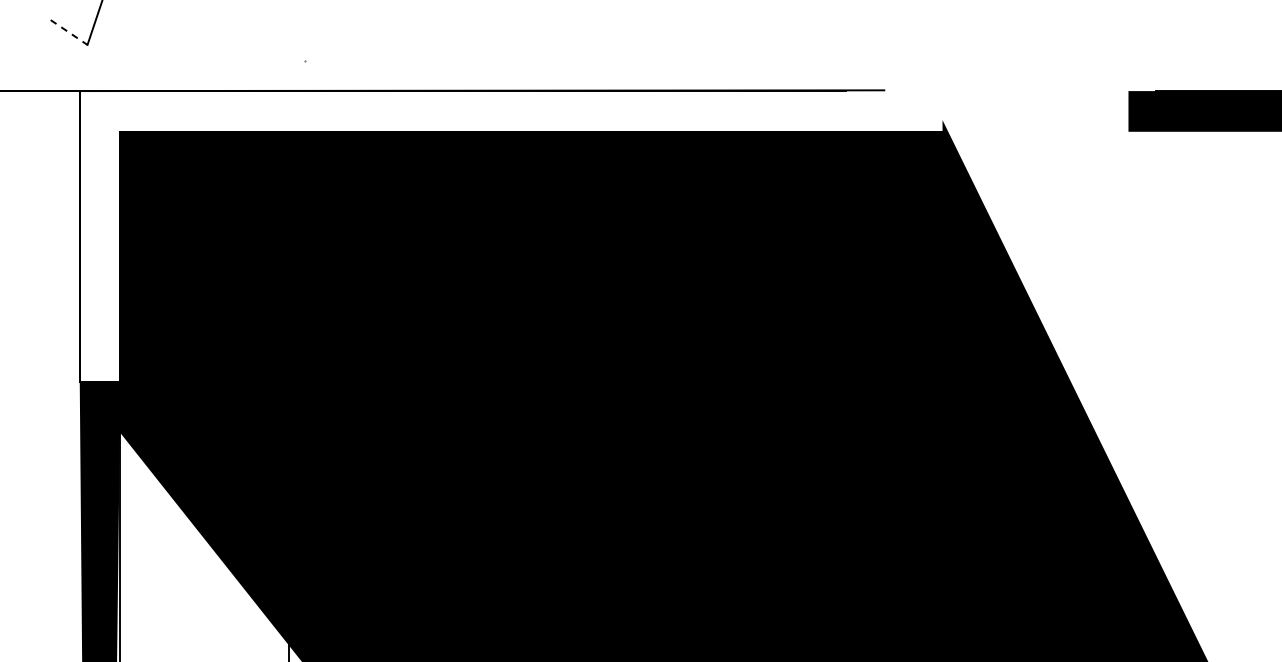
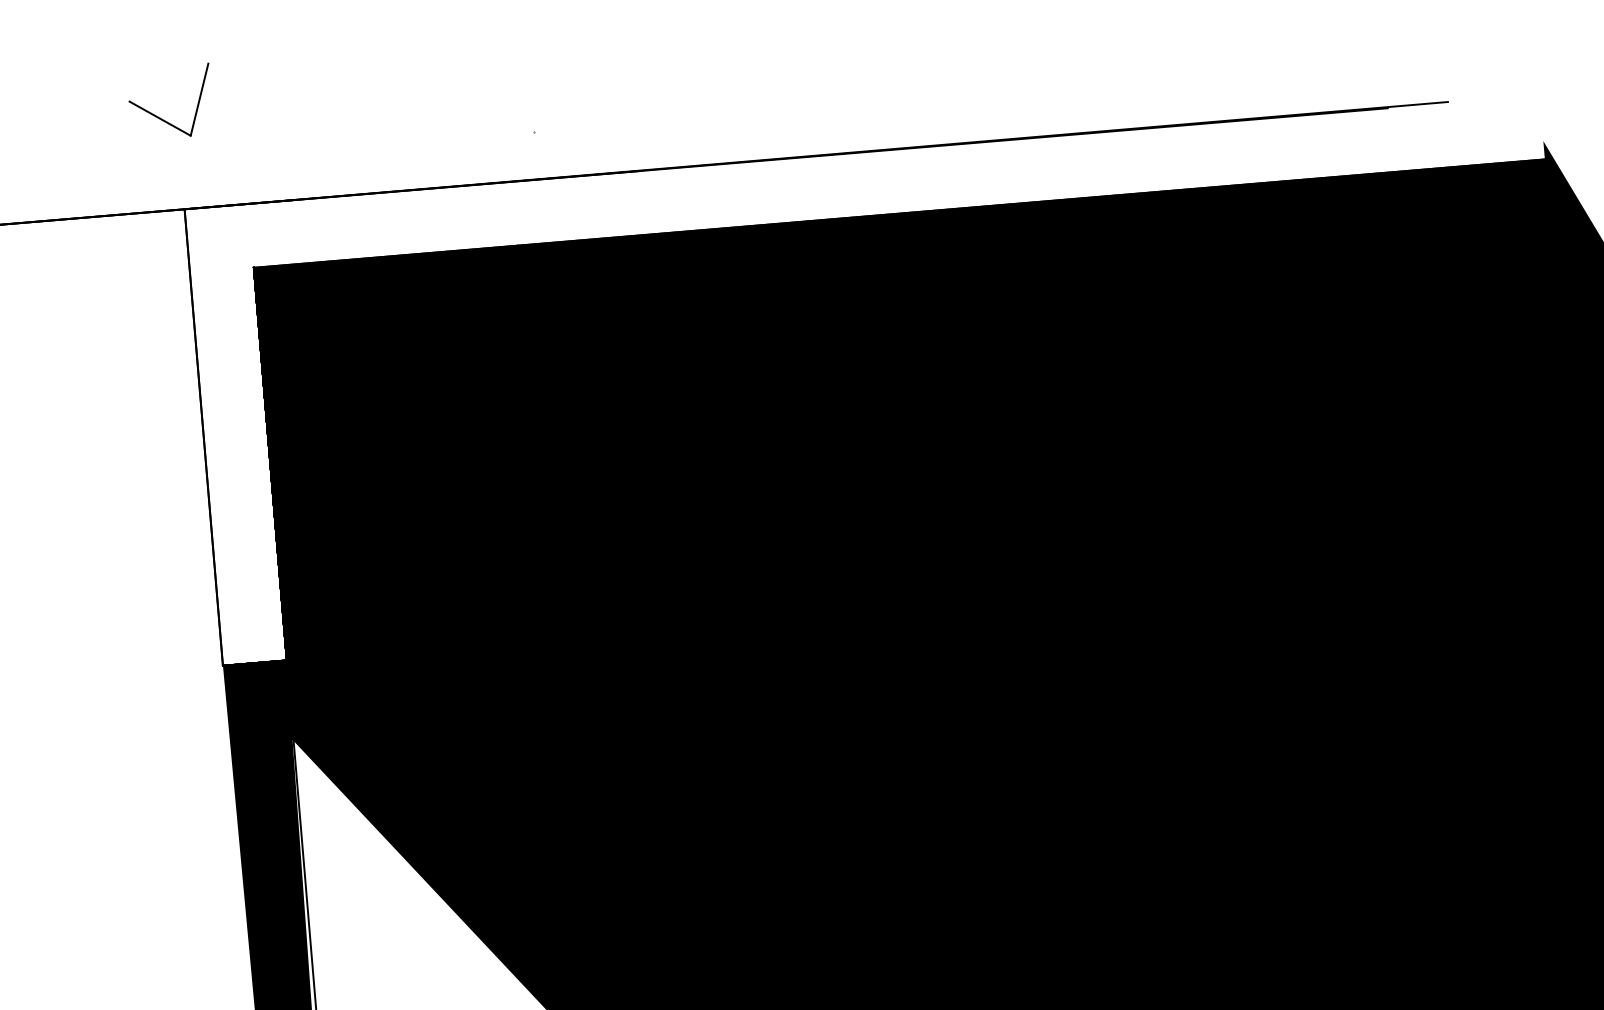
line: (69, 32) -> (160, 118), dashed -> solid

